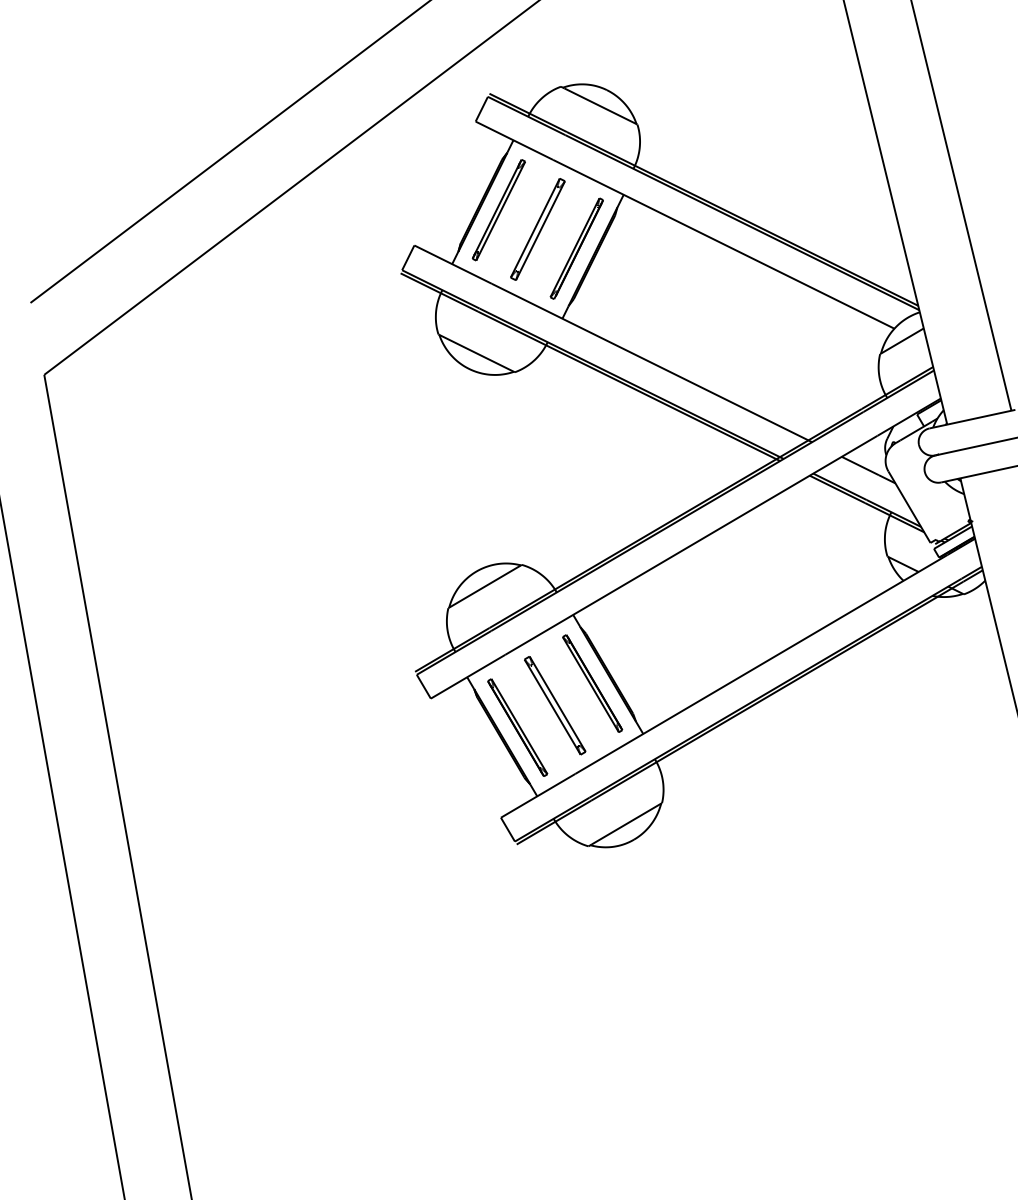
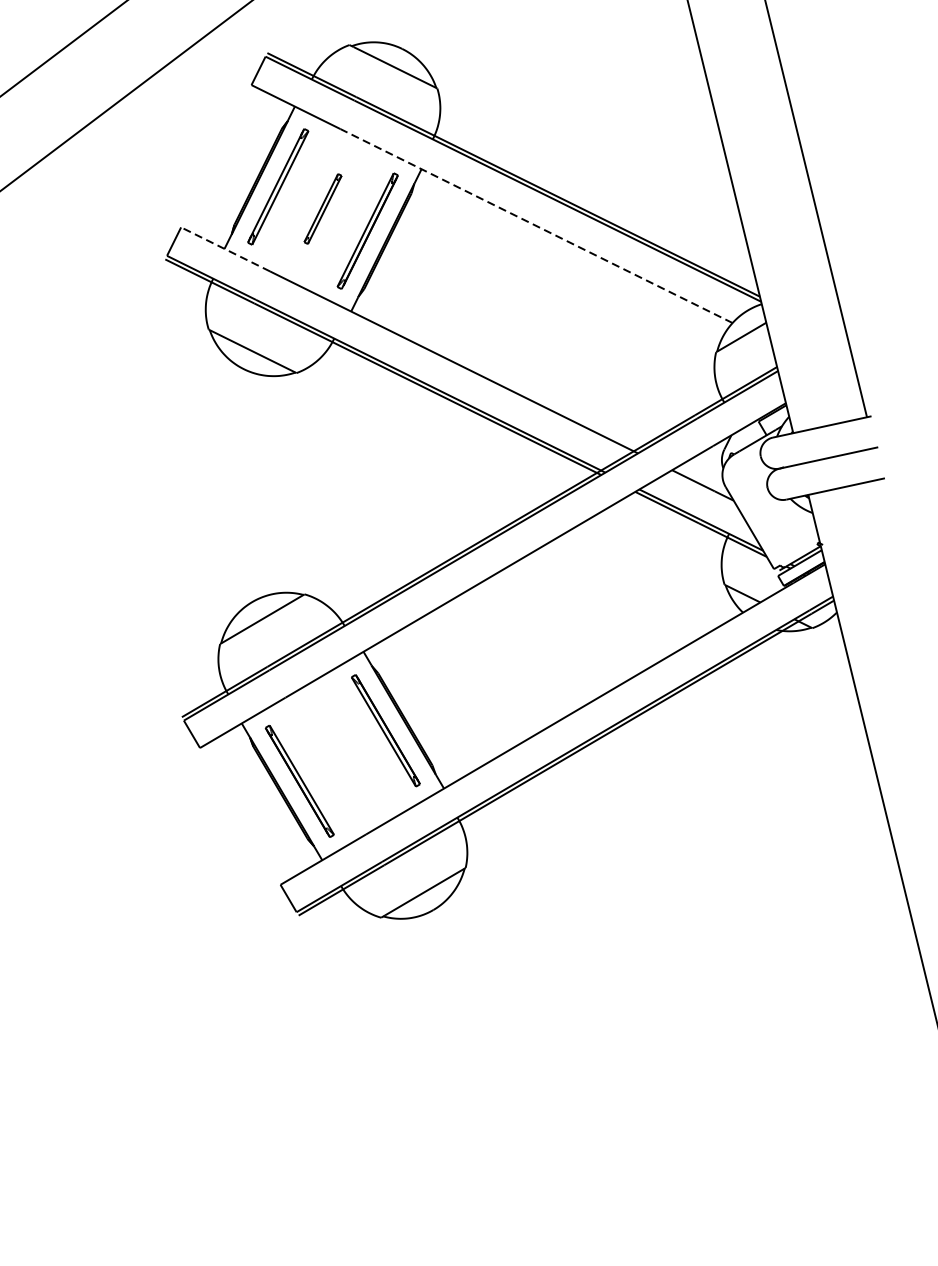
part: (537, 229) -> (322, 209), size x0.6
line: (723, 244) -> (536, 226), solid -> dashed
line: (452, 264) -> (224, 249), solid -> dashed
part: (555, 705) -> (343, 755), removed

